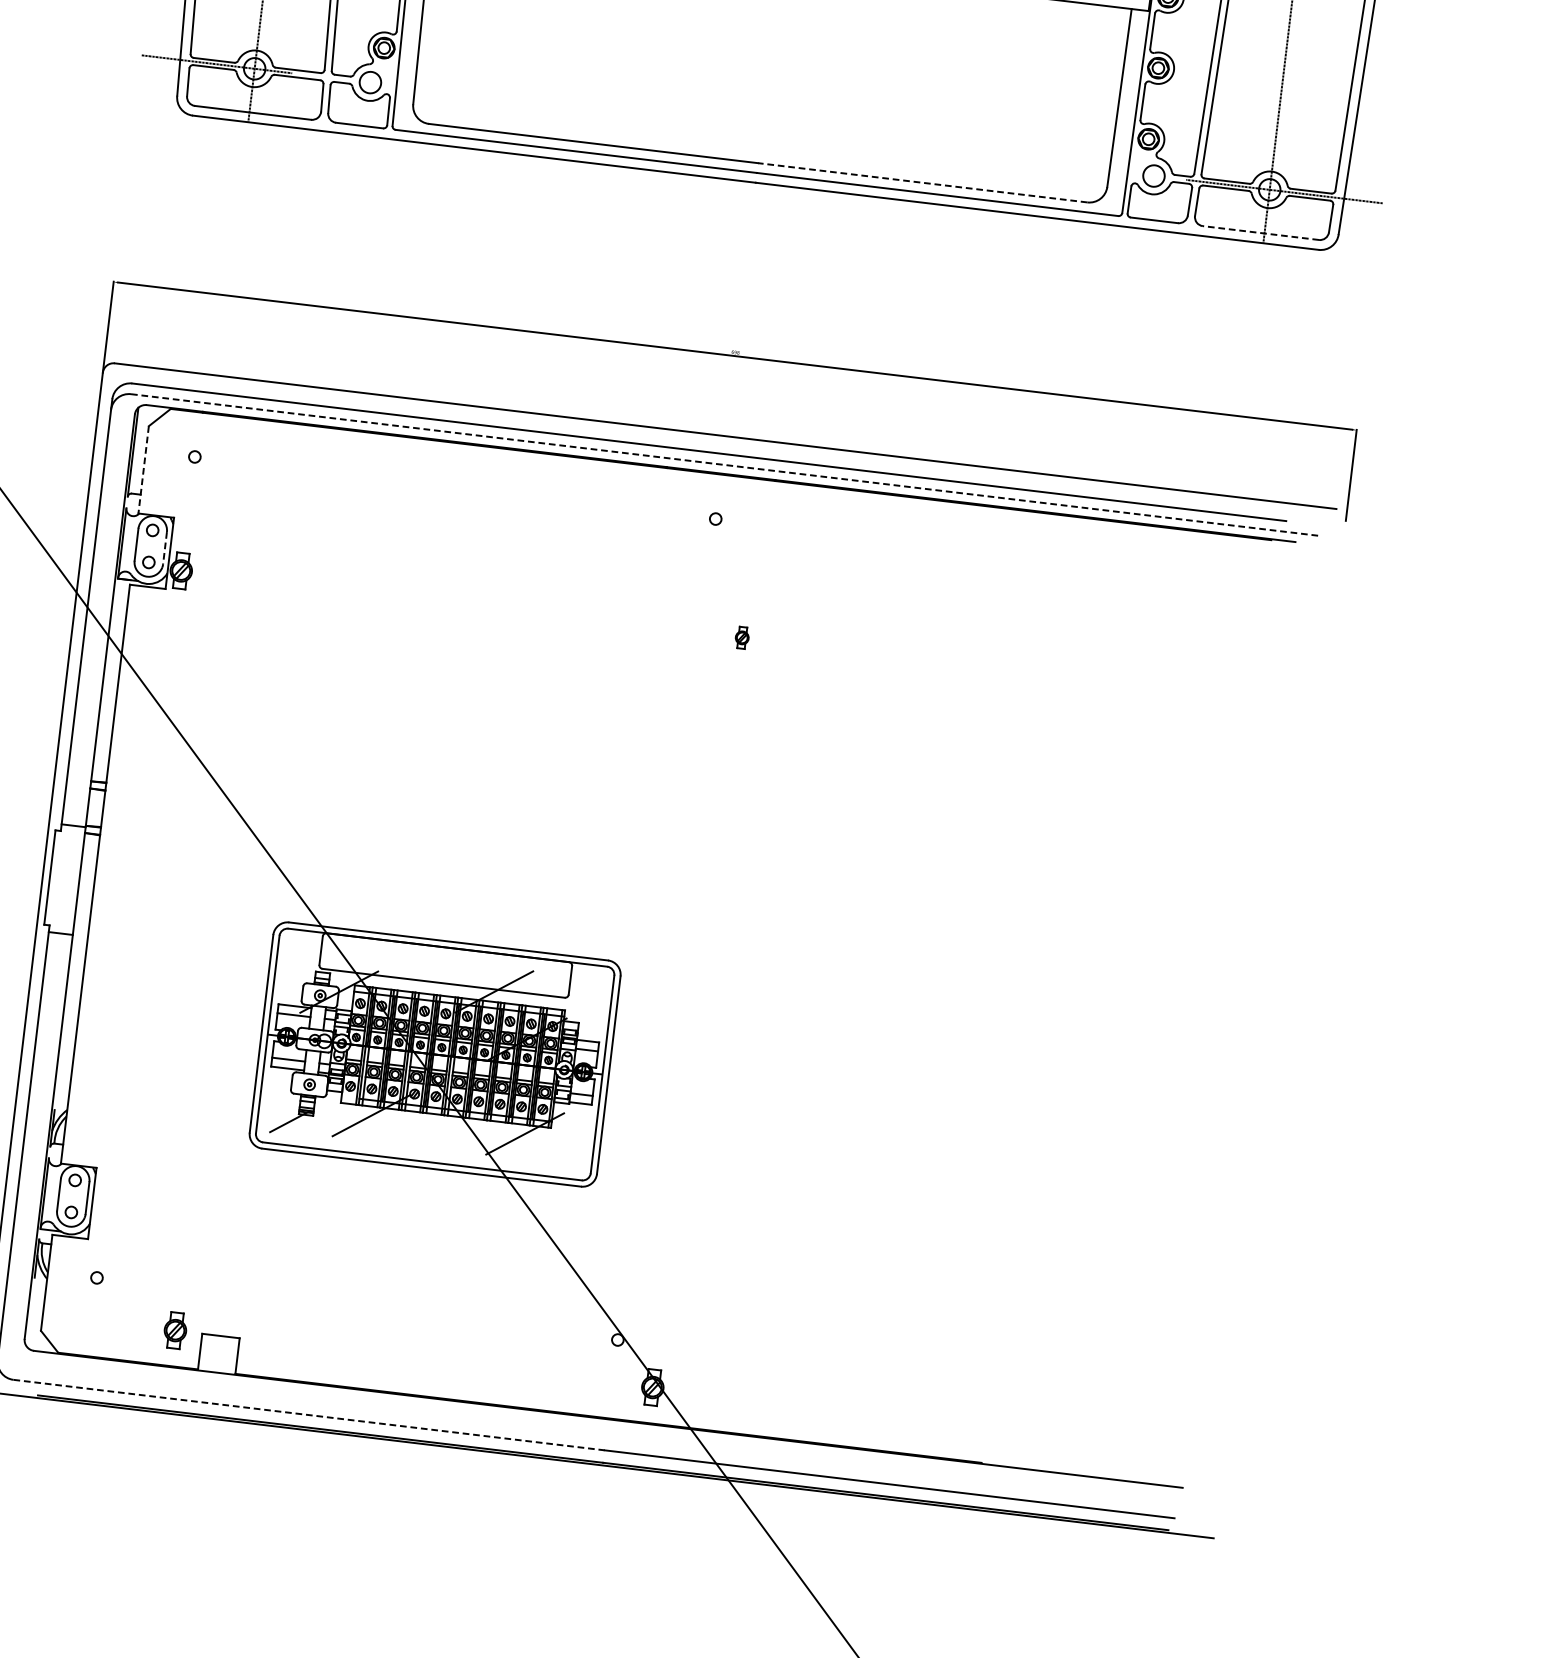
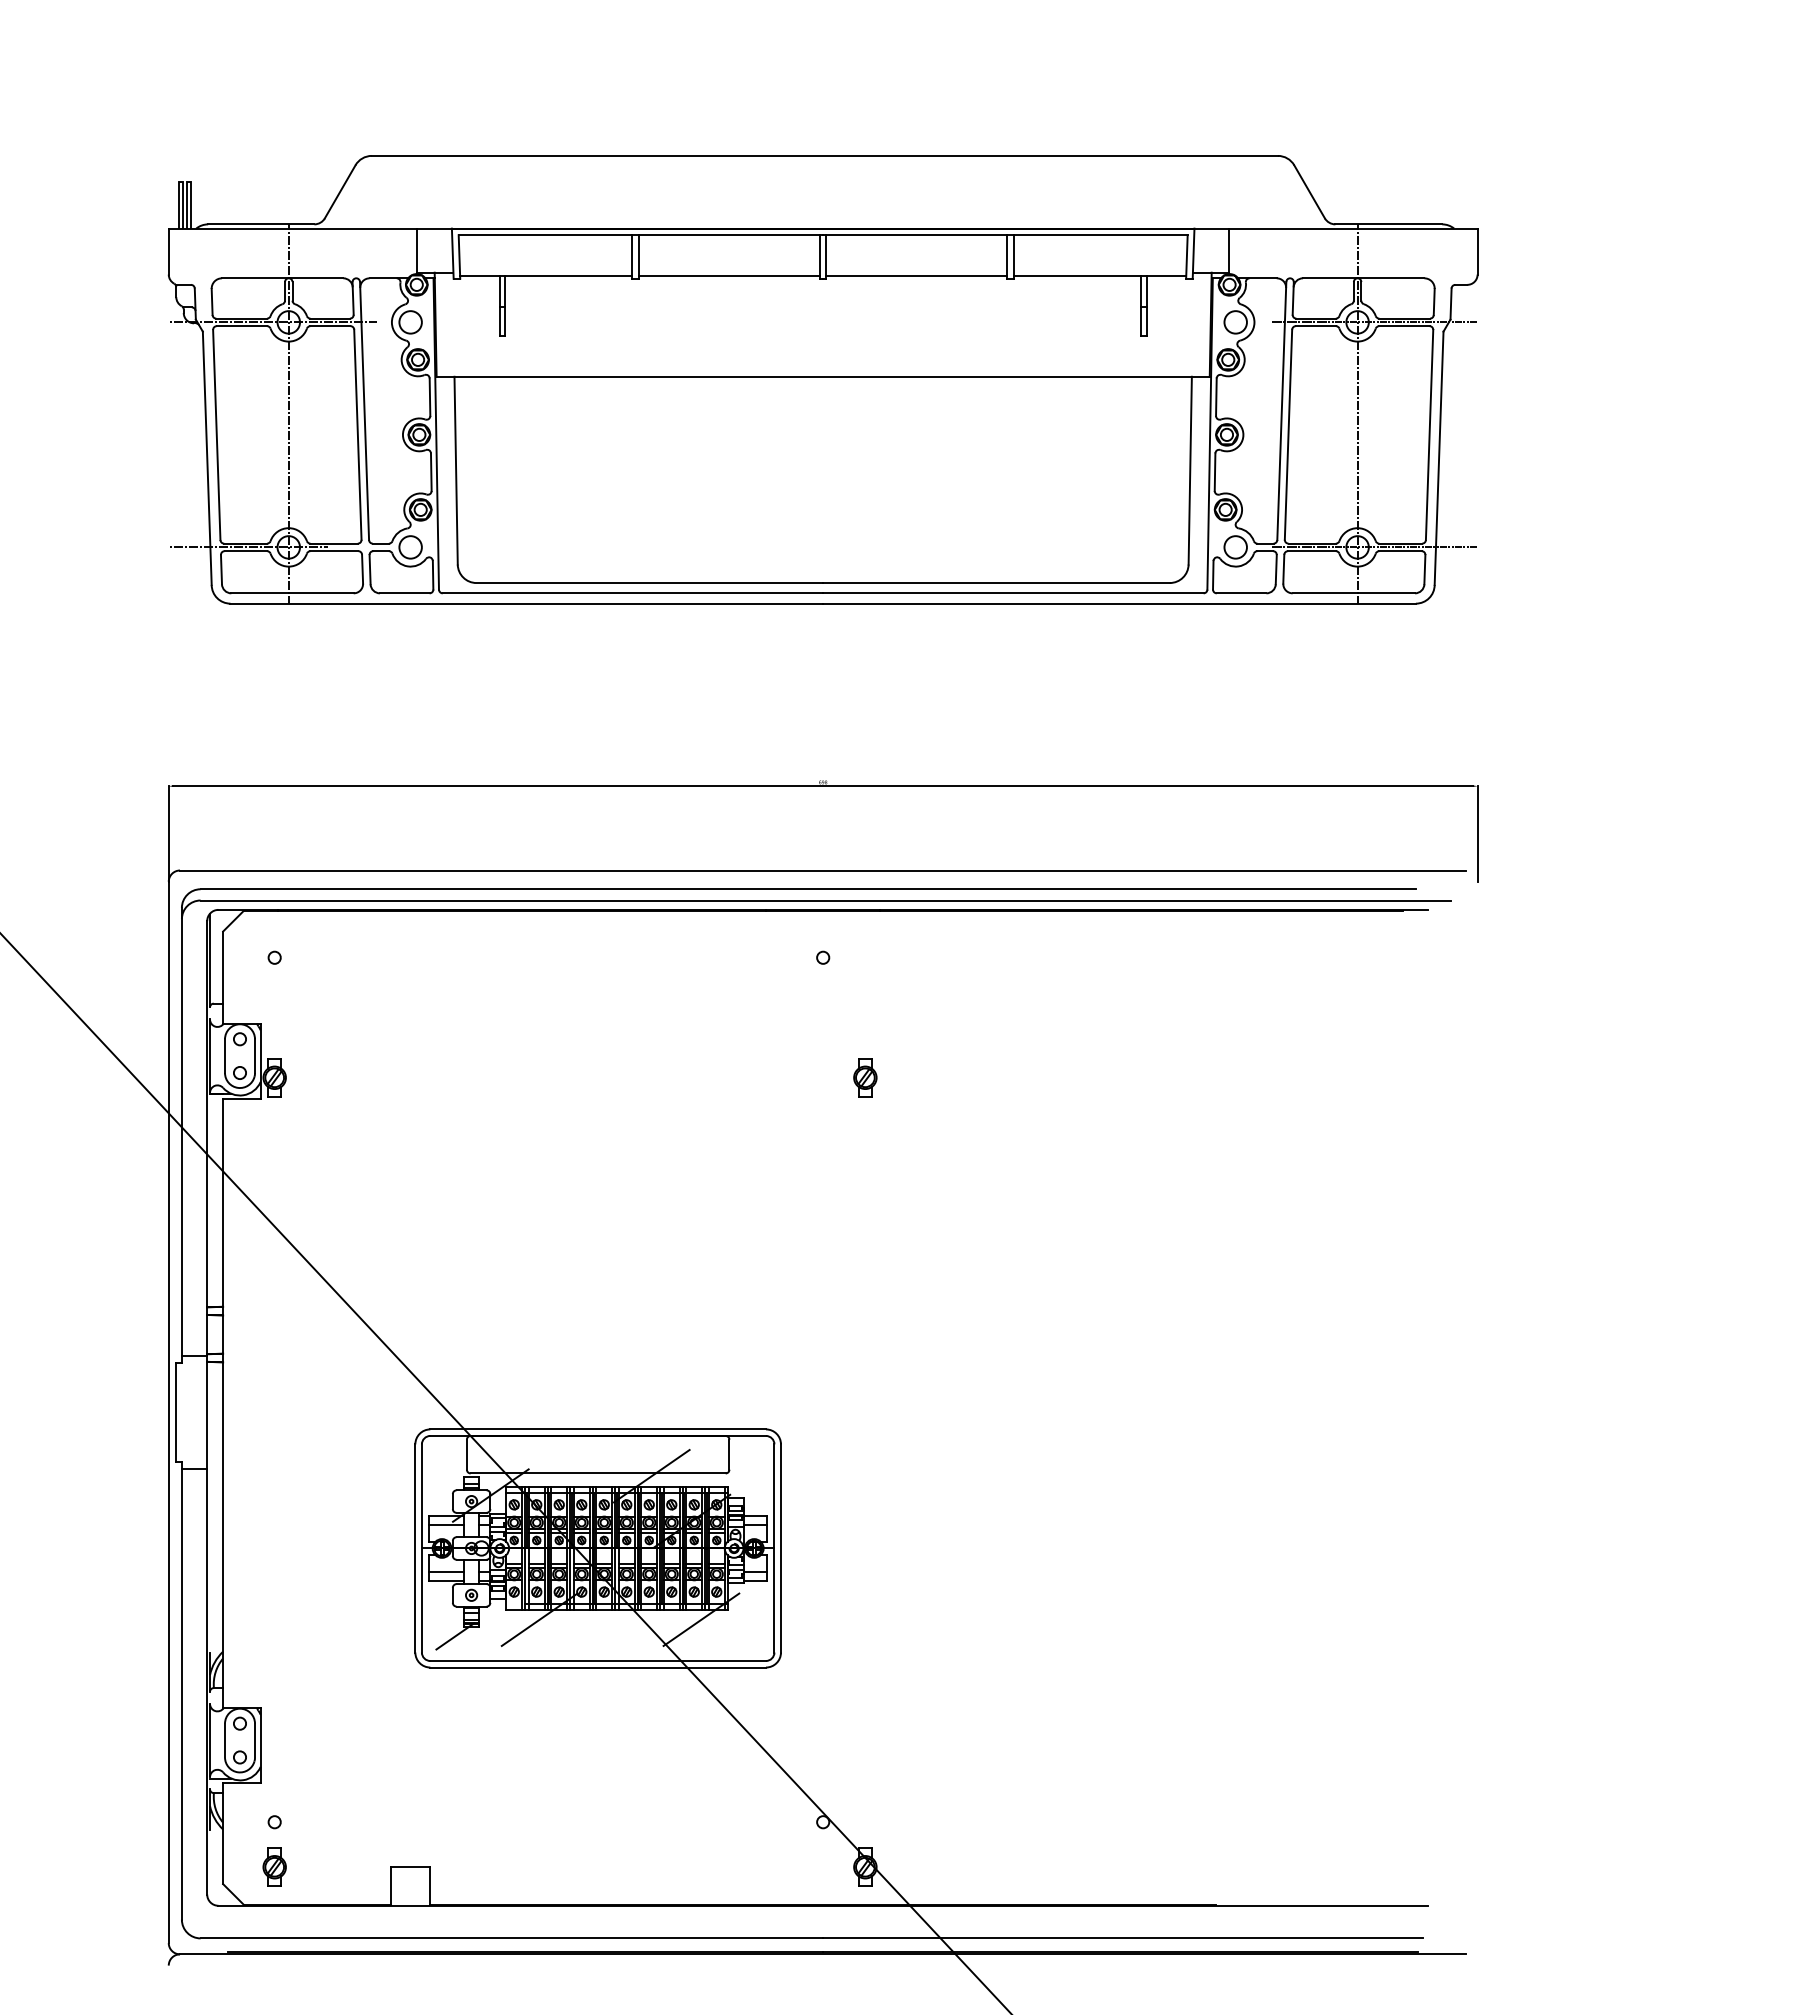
line: (922, 183) -> (996, 583), dashed -> solid
line: (1260, 233) -> (1353, 593), dashed -> solid
line: (725, 465) -> (826, 900), dashed -> solid
line: (144, 469) -> (223, 977), dashed -> solid
line: (165, 548) -> (255, 1056), dashed -> solid
part: (742, 637) -> (865, 1077), size x1.67
part: (175, 1329) -> (274, 1866), moved
line: (309, 1415) -> (512, 1938), dashed -> solid

